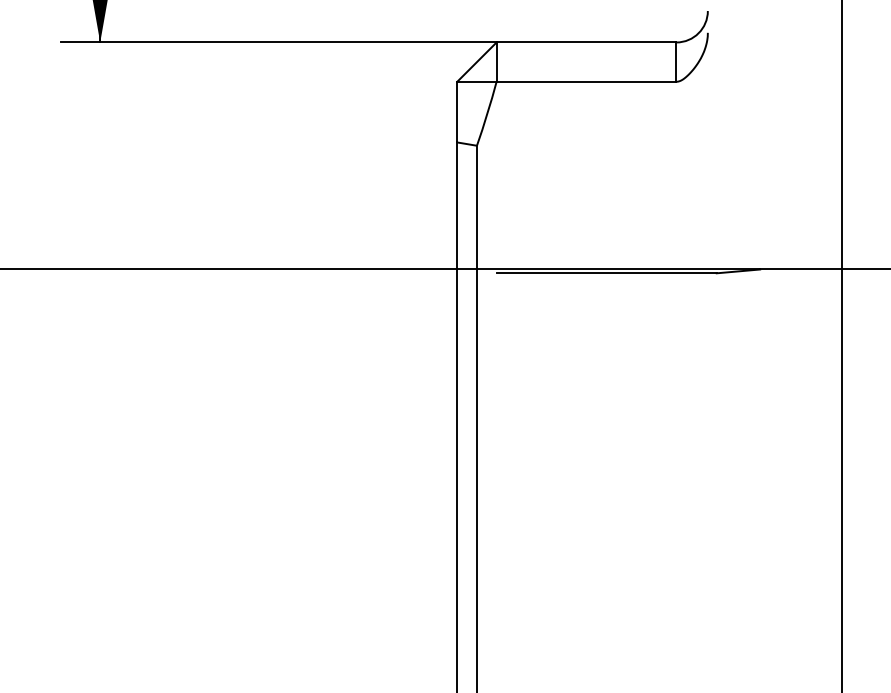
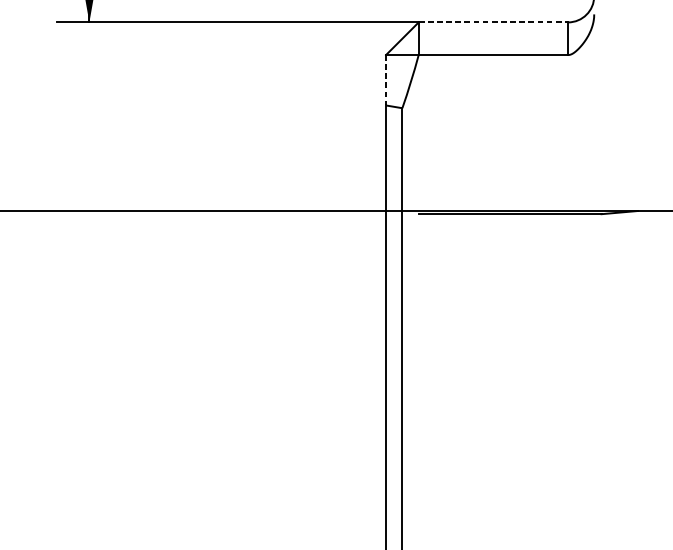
line: (586, 42) -> (493, 22), solid -> dashed
line: (457, 112) -> (386, 80), solid -> dashed

